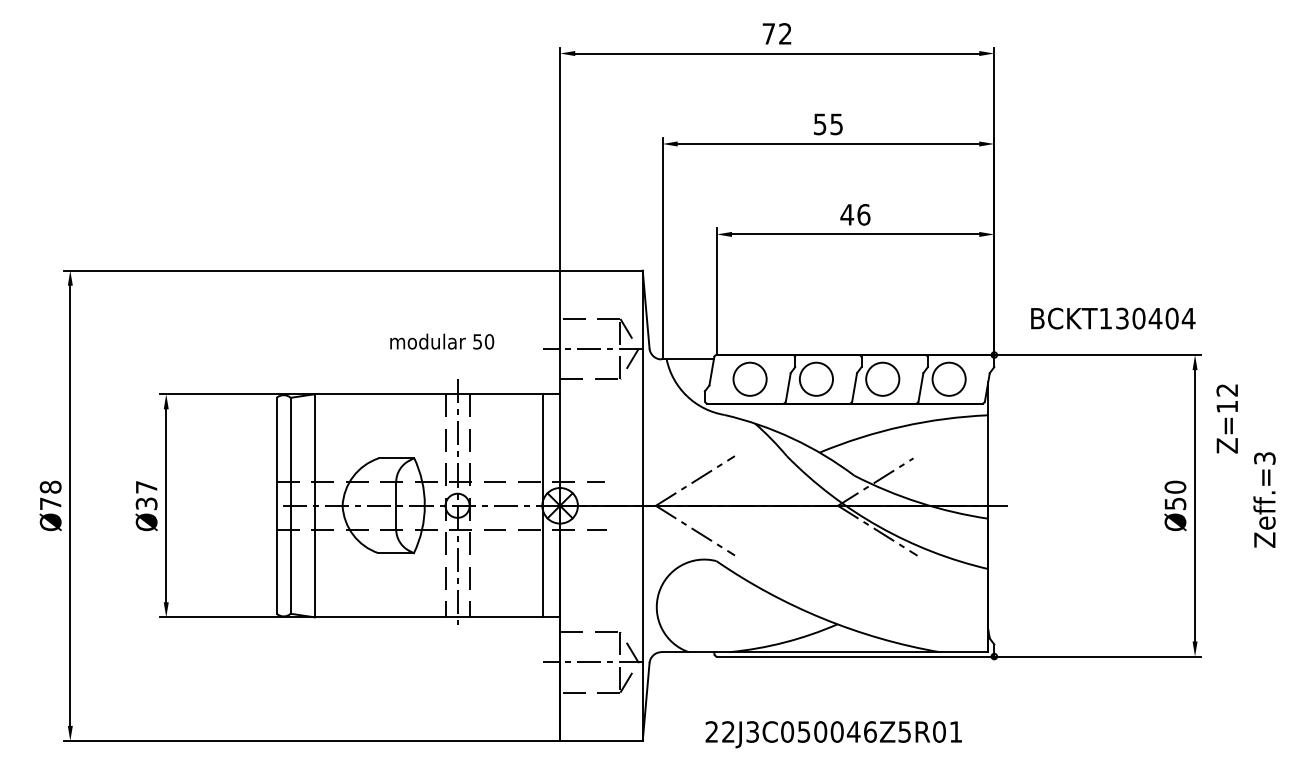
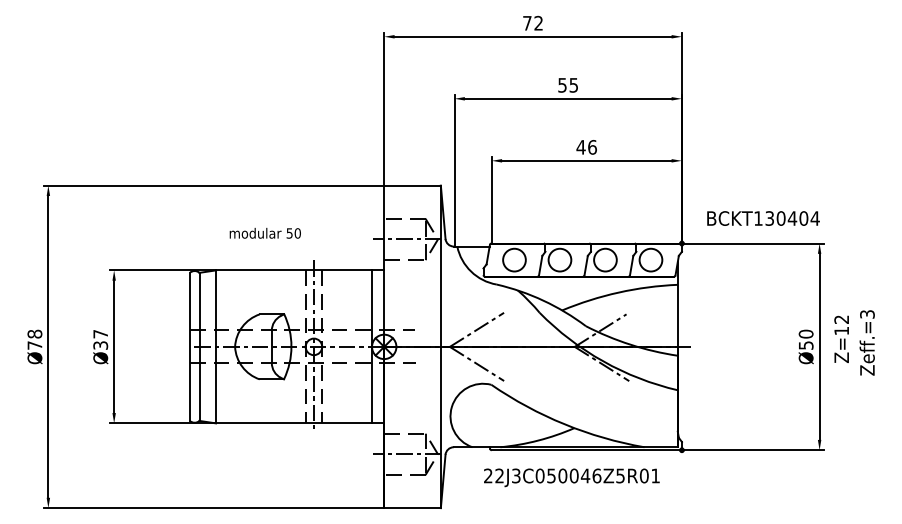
text: (440, 341) -> (264, 233), moved
text: (1227, 417) -> (841, 338), moved
text: (833, 734) -> (571, 477), moved

